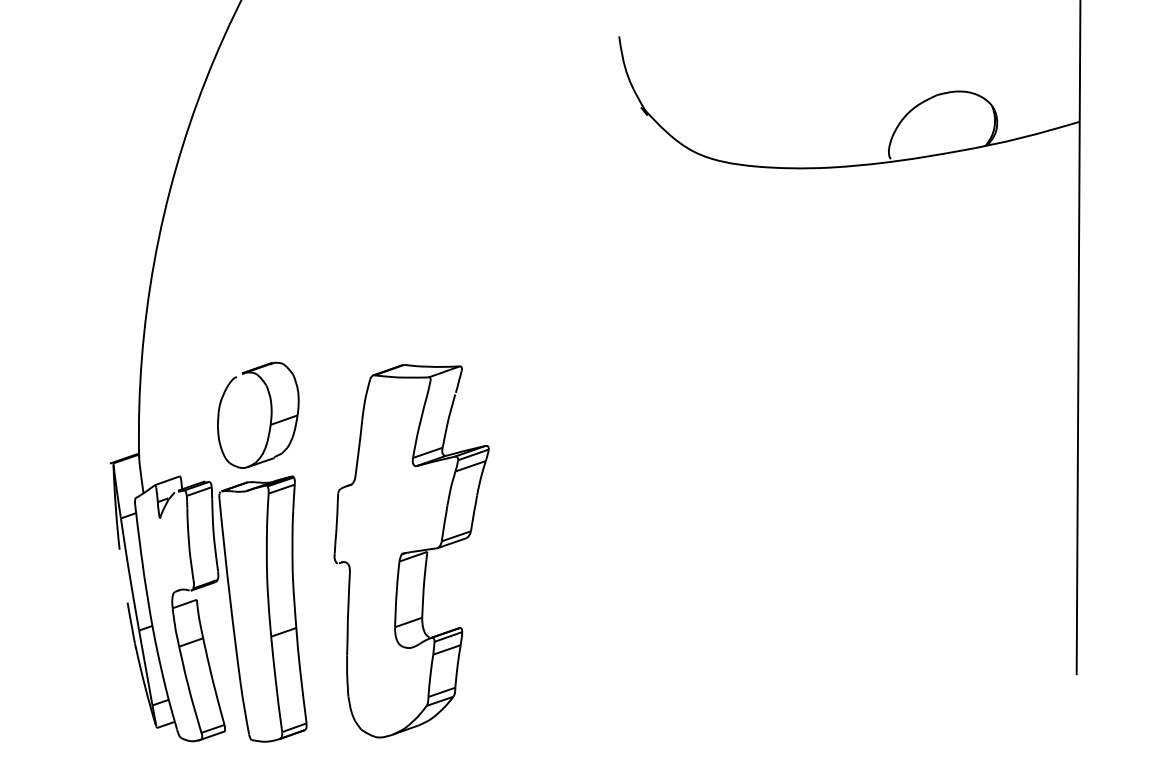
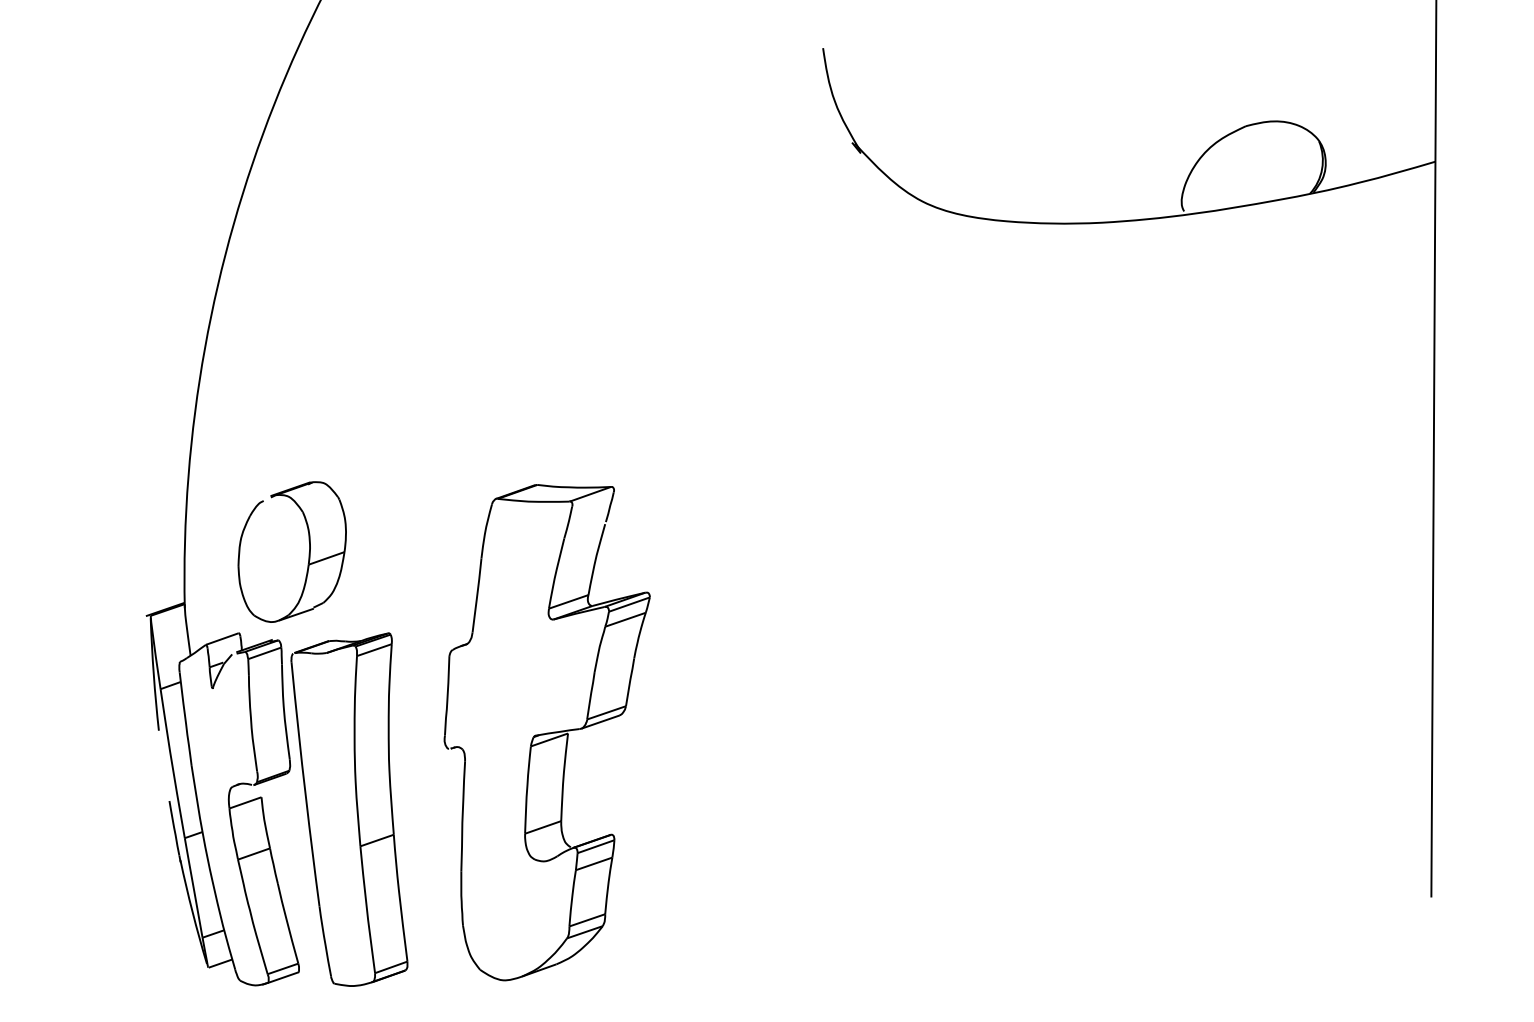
part: (270, 416) -> (308, 553), moved

